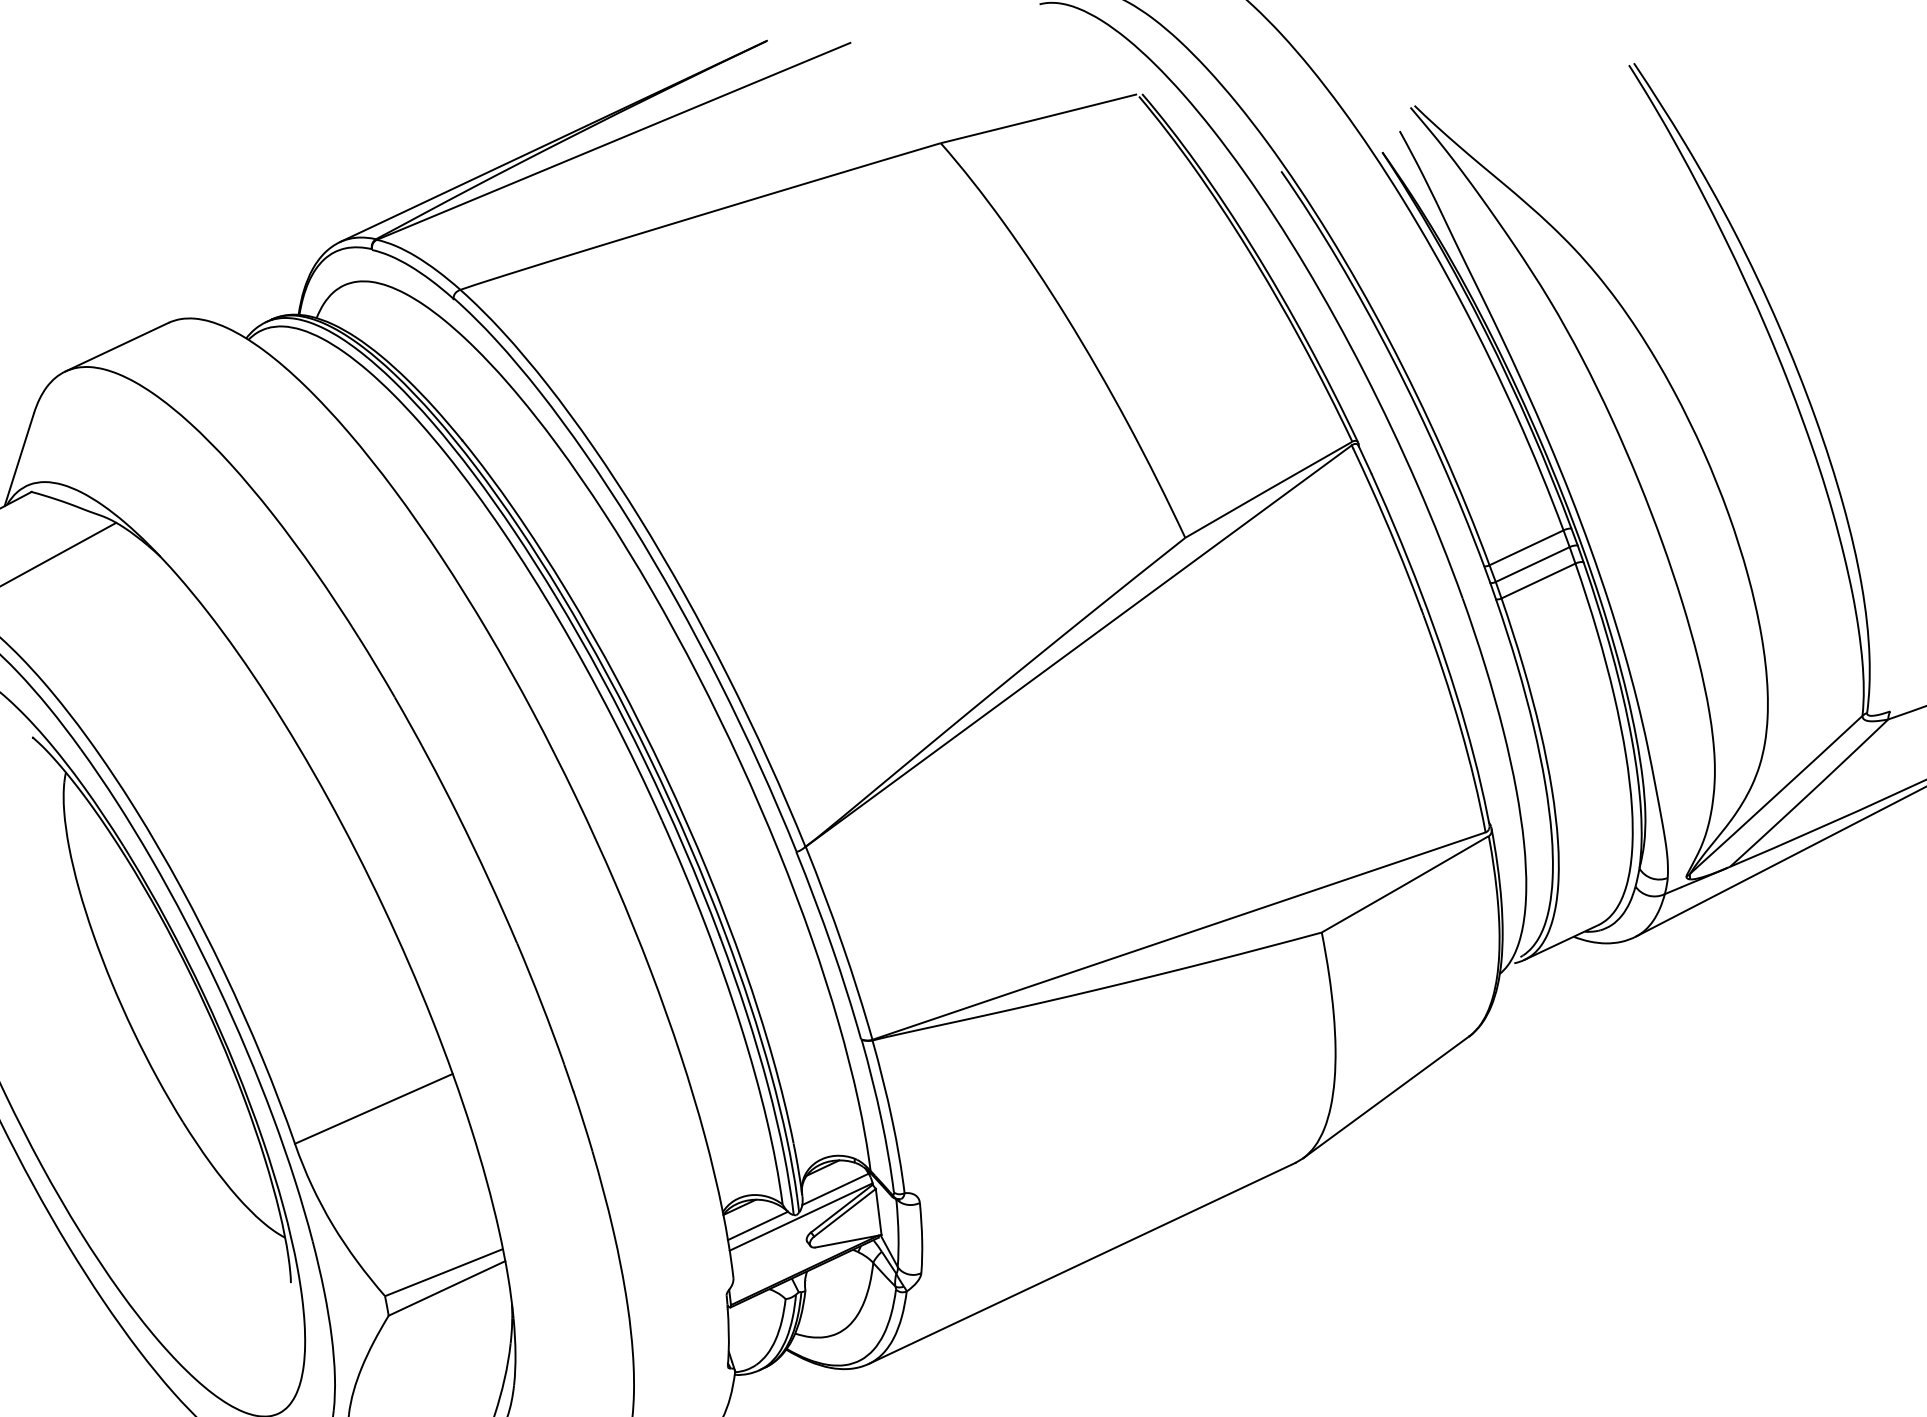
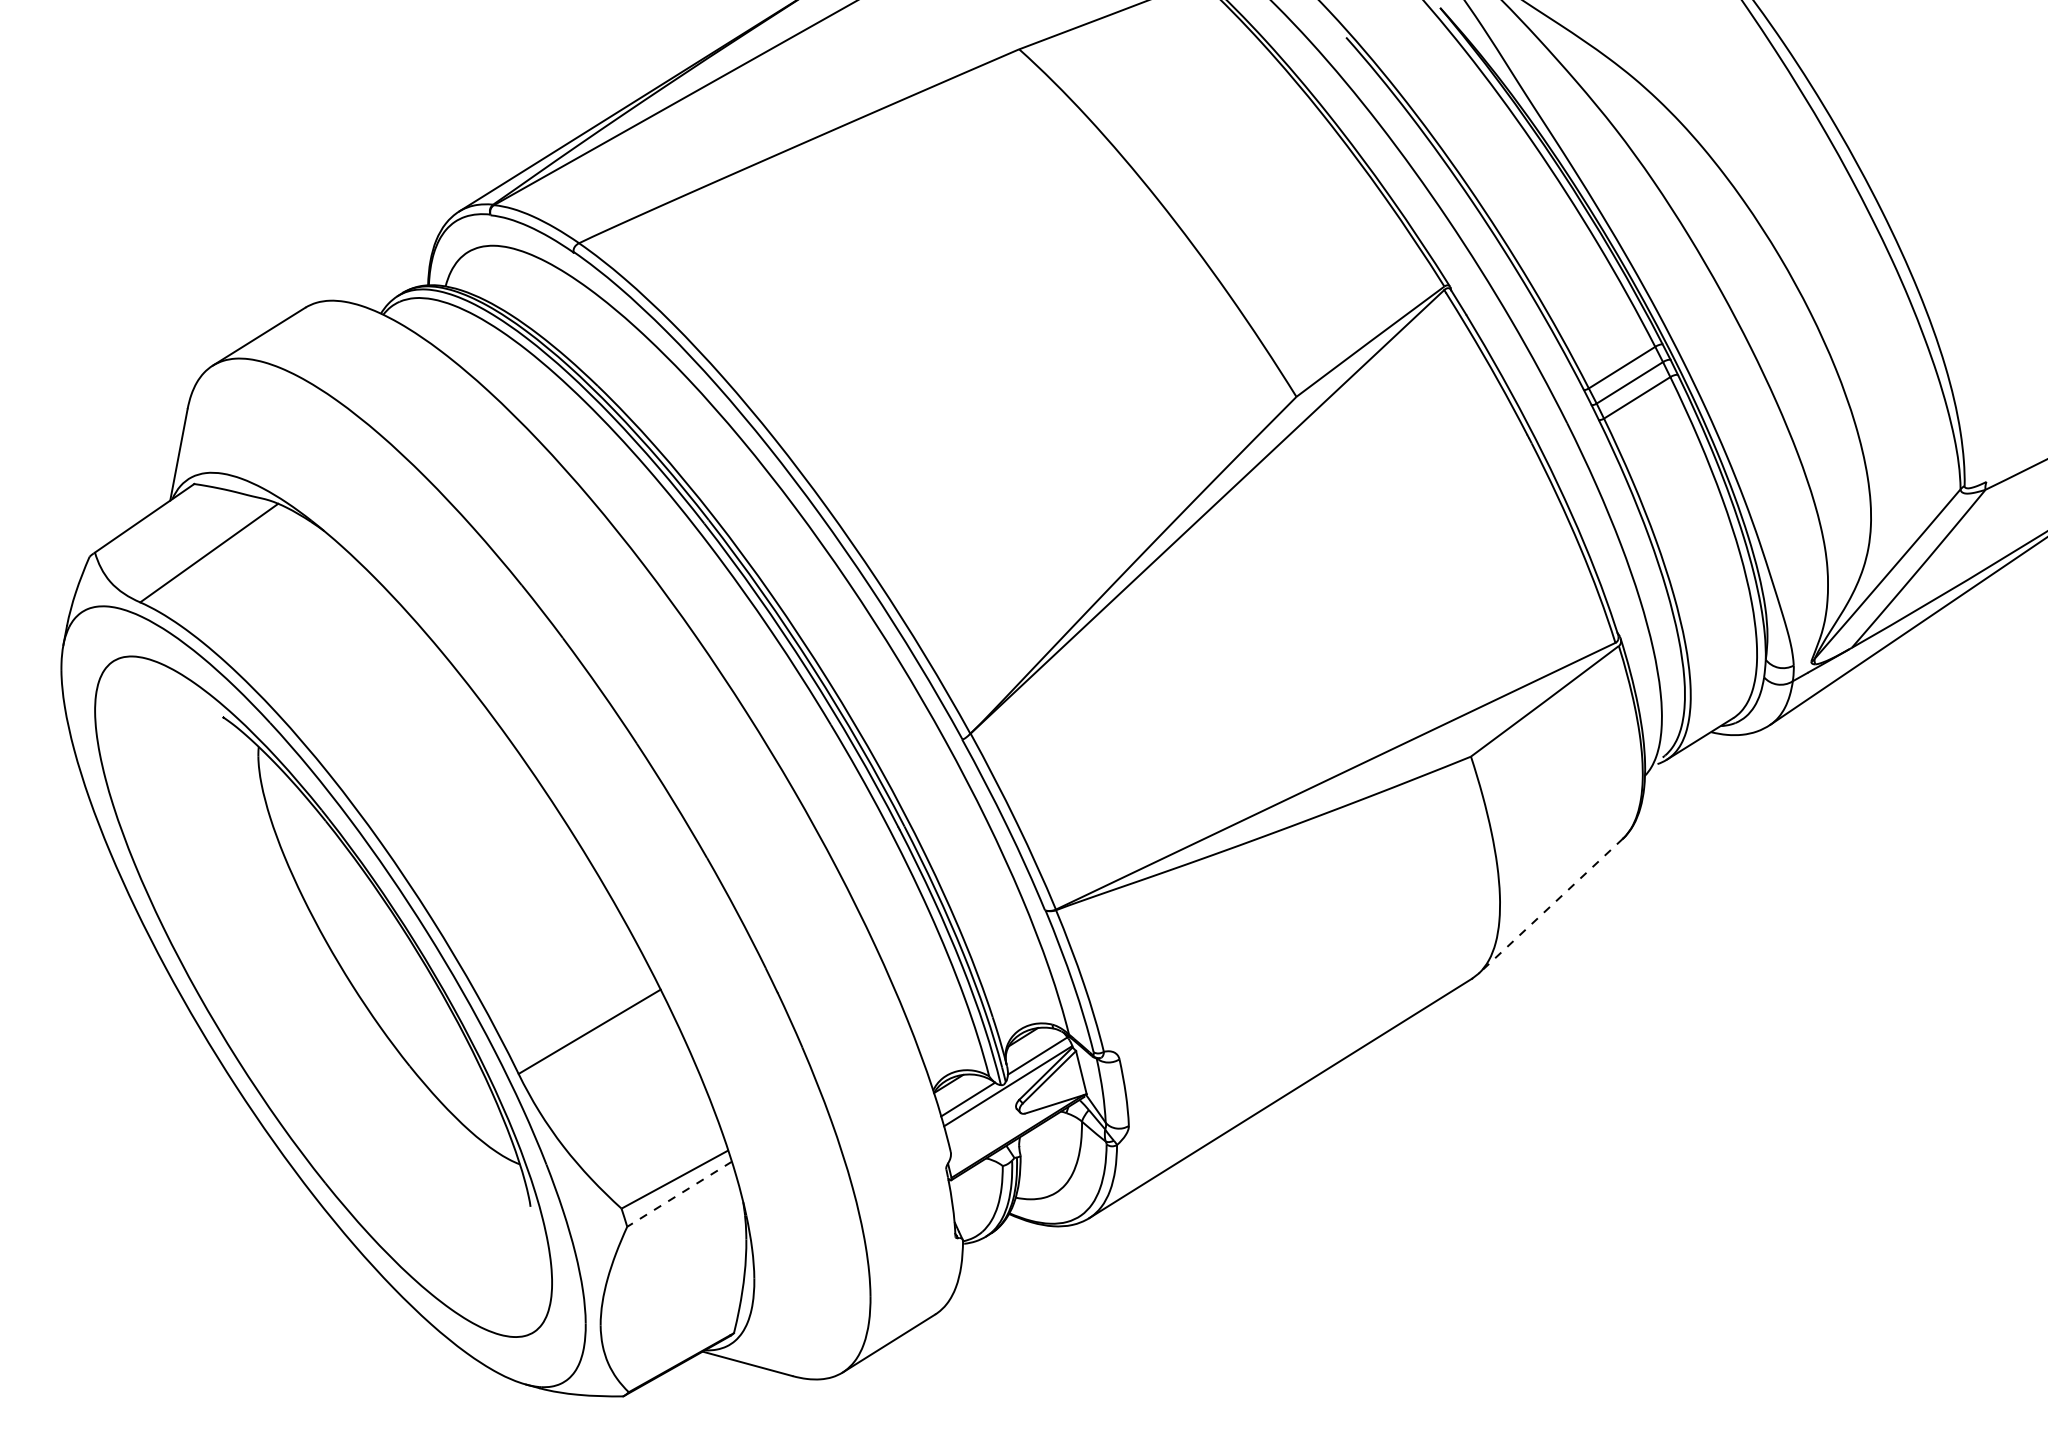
line: (1385, 1097) -> (1550, 906), solid -> dashed
line: (446, 1288) -> (679, 1194), solid -> dashed

